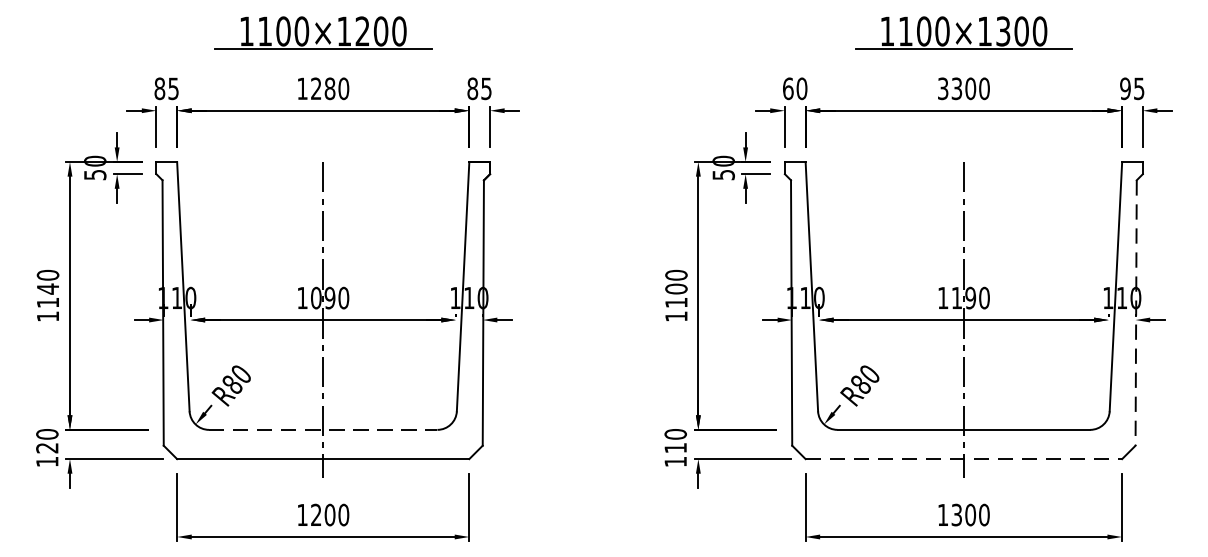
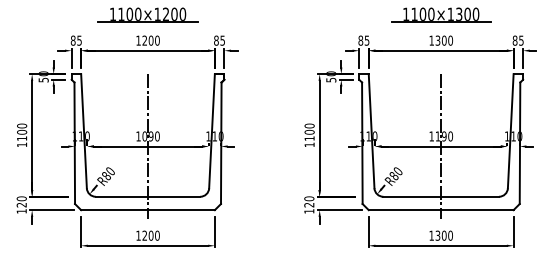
text: (328, 88) -> (150, 40), 1280 -> 1200
text: (794, 88) -> (363, 40), 60 -> 85
text: (942, 88) -> (431, 40), 3300 -> 1300
text: (1124, 88) -> (514, 40), 95 -> 85
text: (48, 287) -> (22, 131), 1140 -> 1100
line: (1137, 313) -> (520, 143), dashed -> solid
line: (324, 429) -> (148, 196), dashed -> solid
text: (676, 448) -> (309, 205), 110 -> 120
line: (964, 459) -> (441, 210), dashed -> solid

